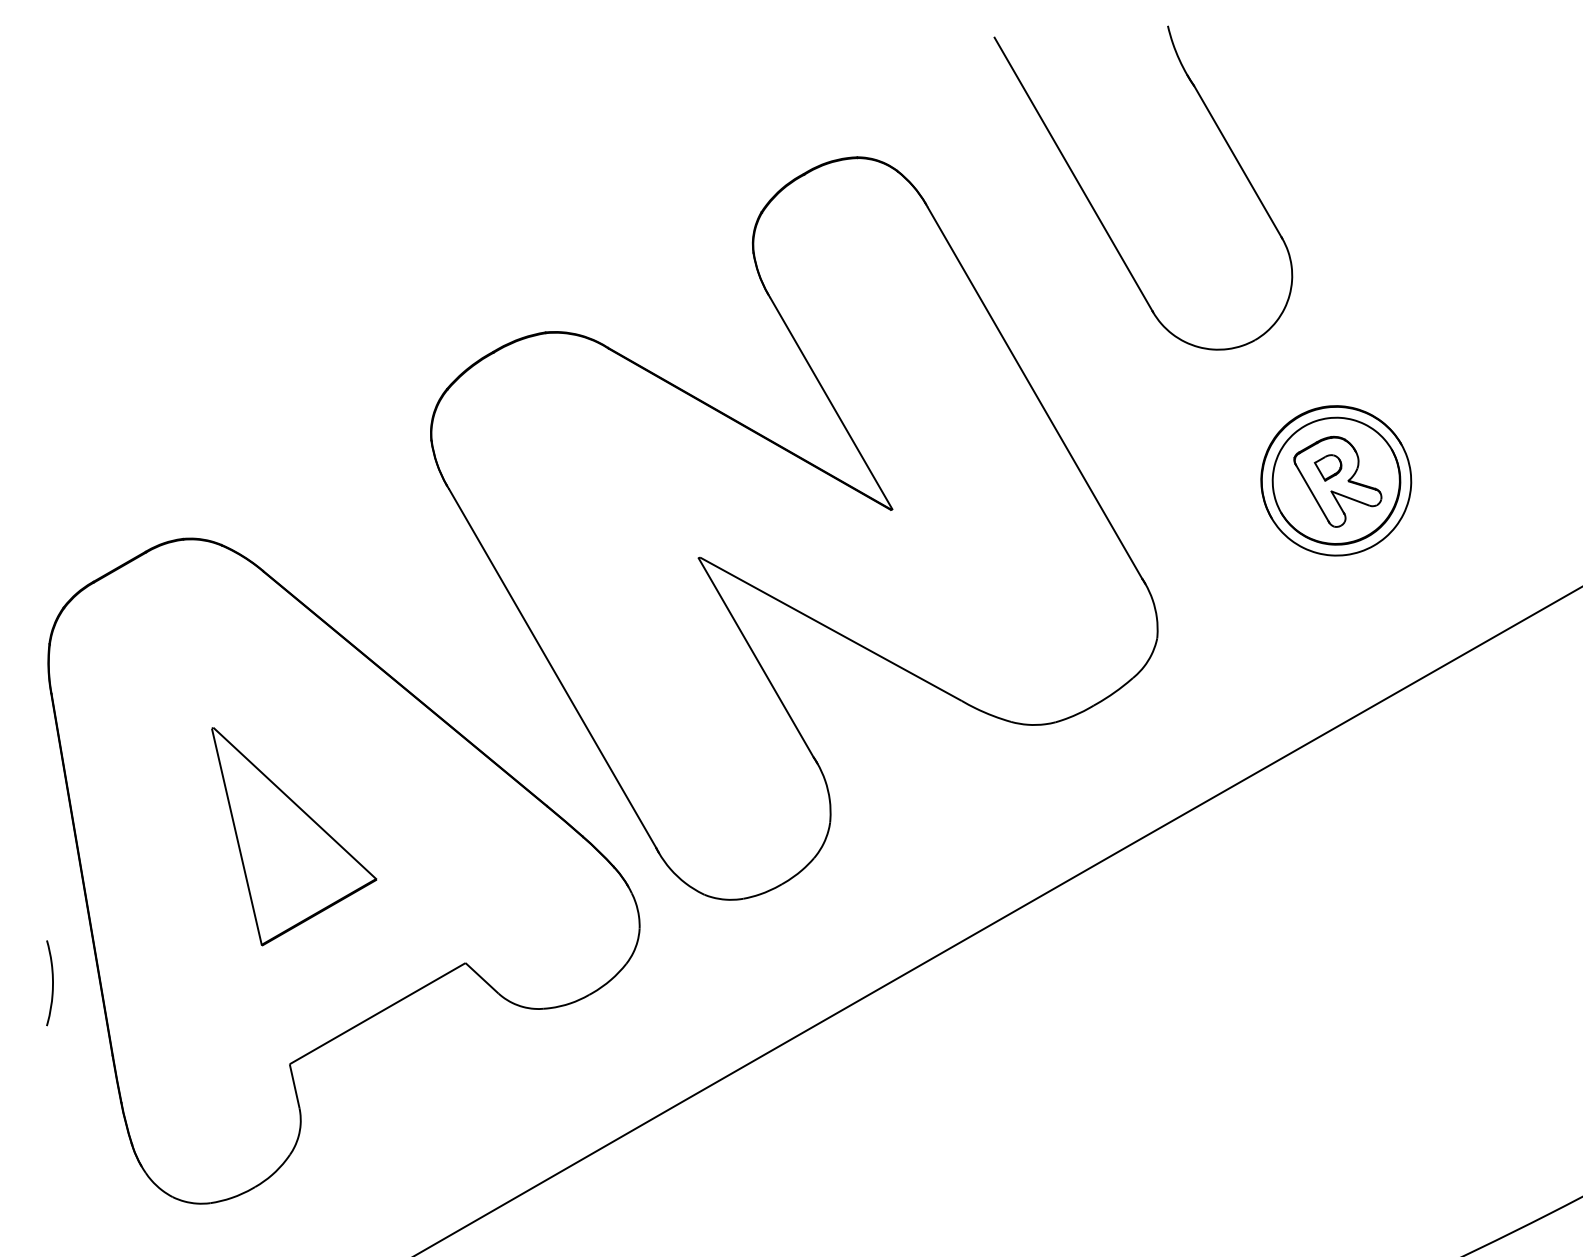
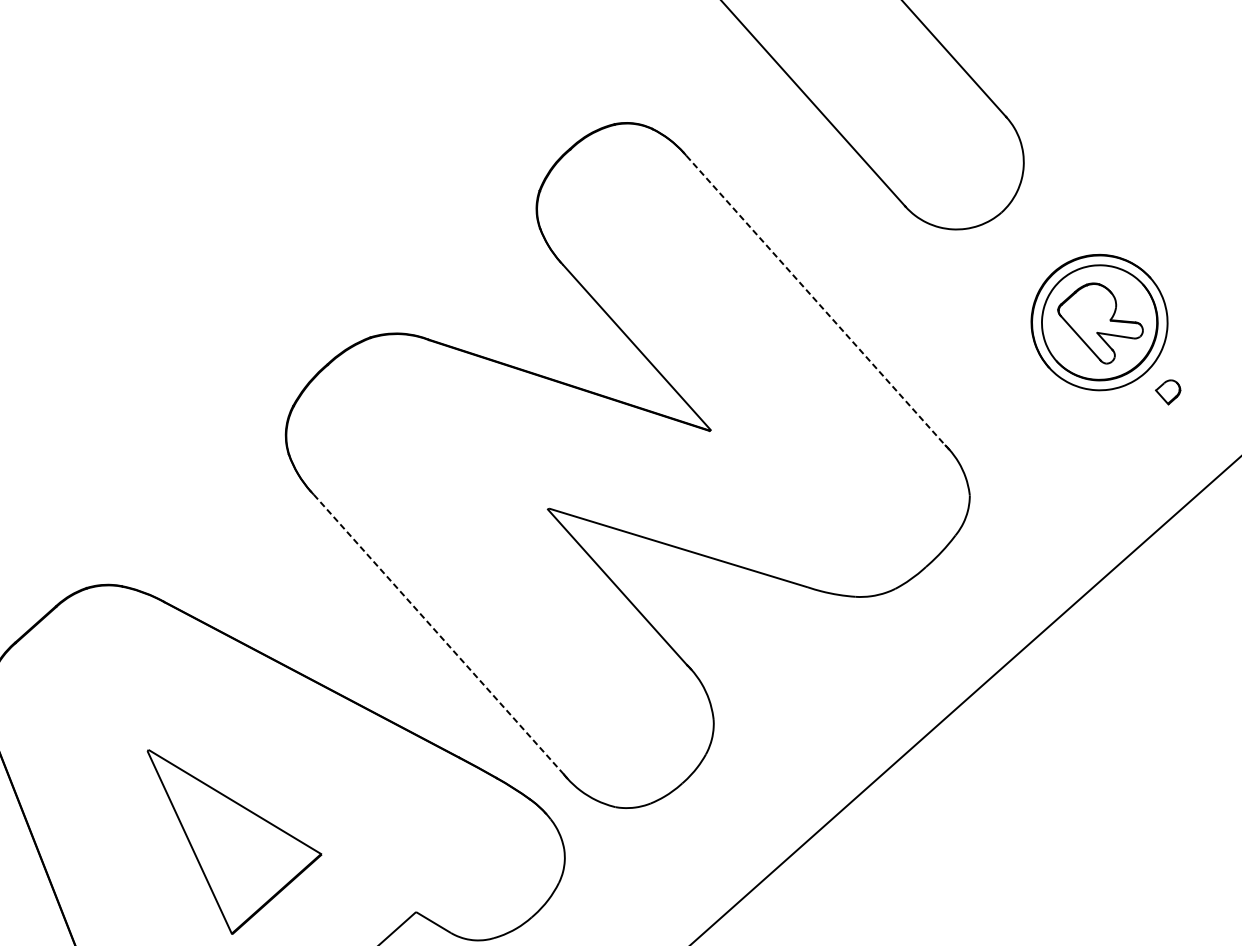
line: (1035, 393) -> (816, 300), solid -> dashed
part: (1327, 467) -> (1168, 392), moved
line: (552, 668) -> (438, 634), solid -> dashed

